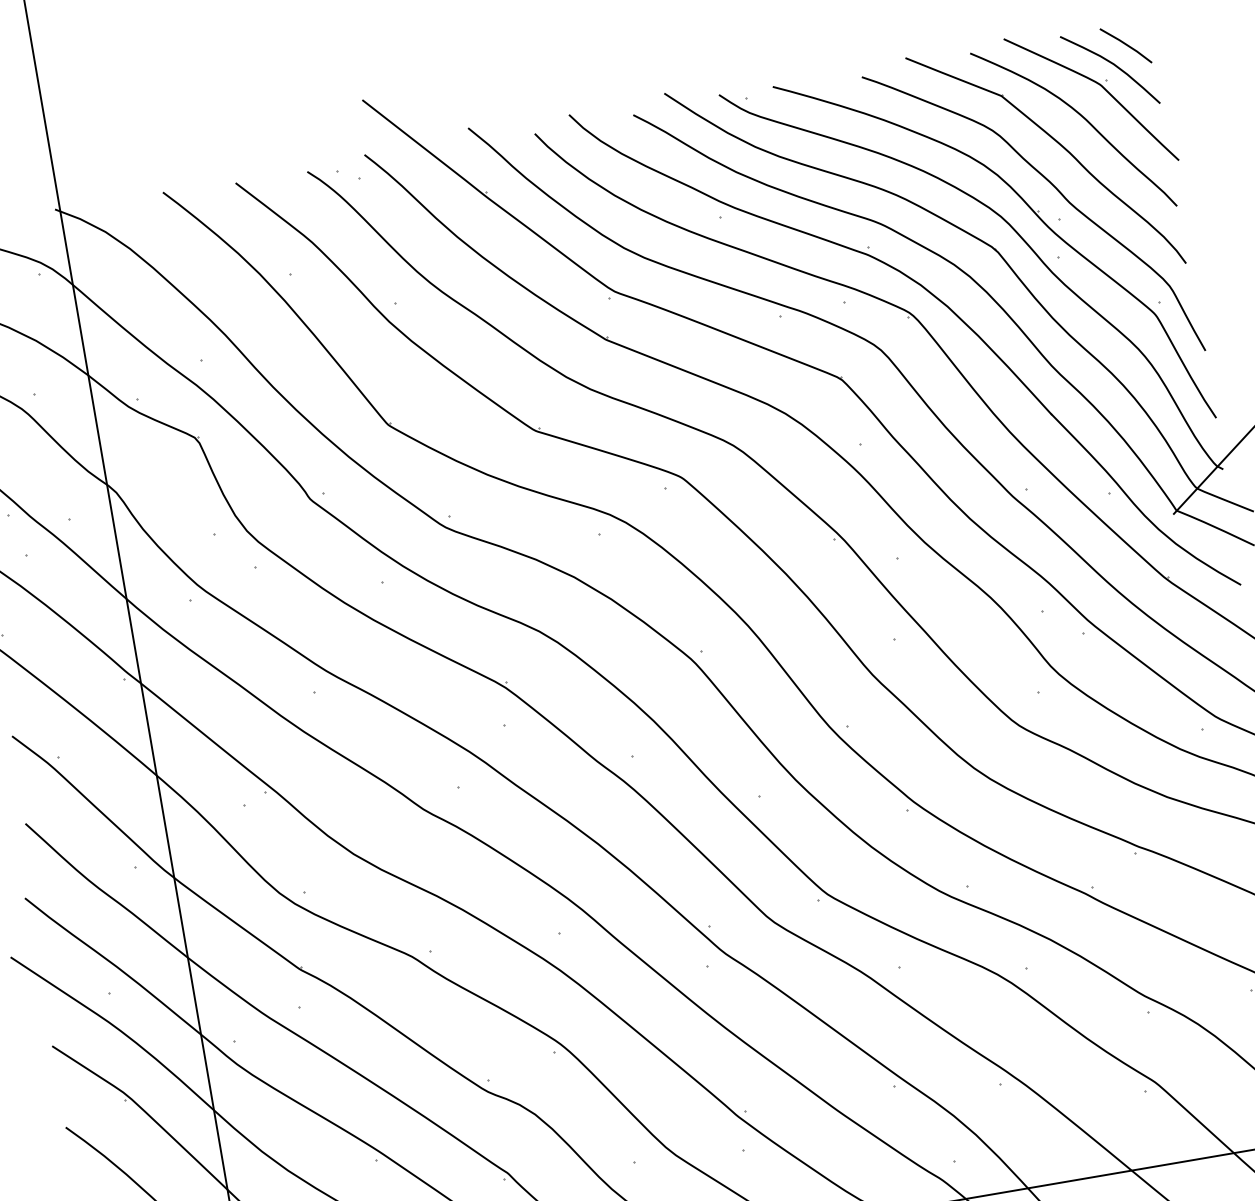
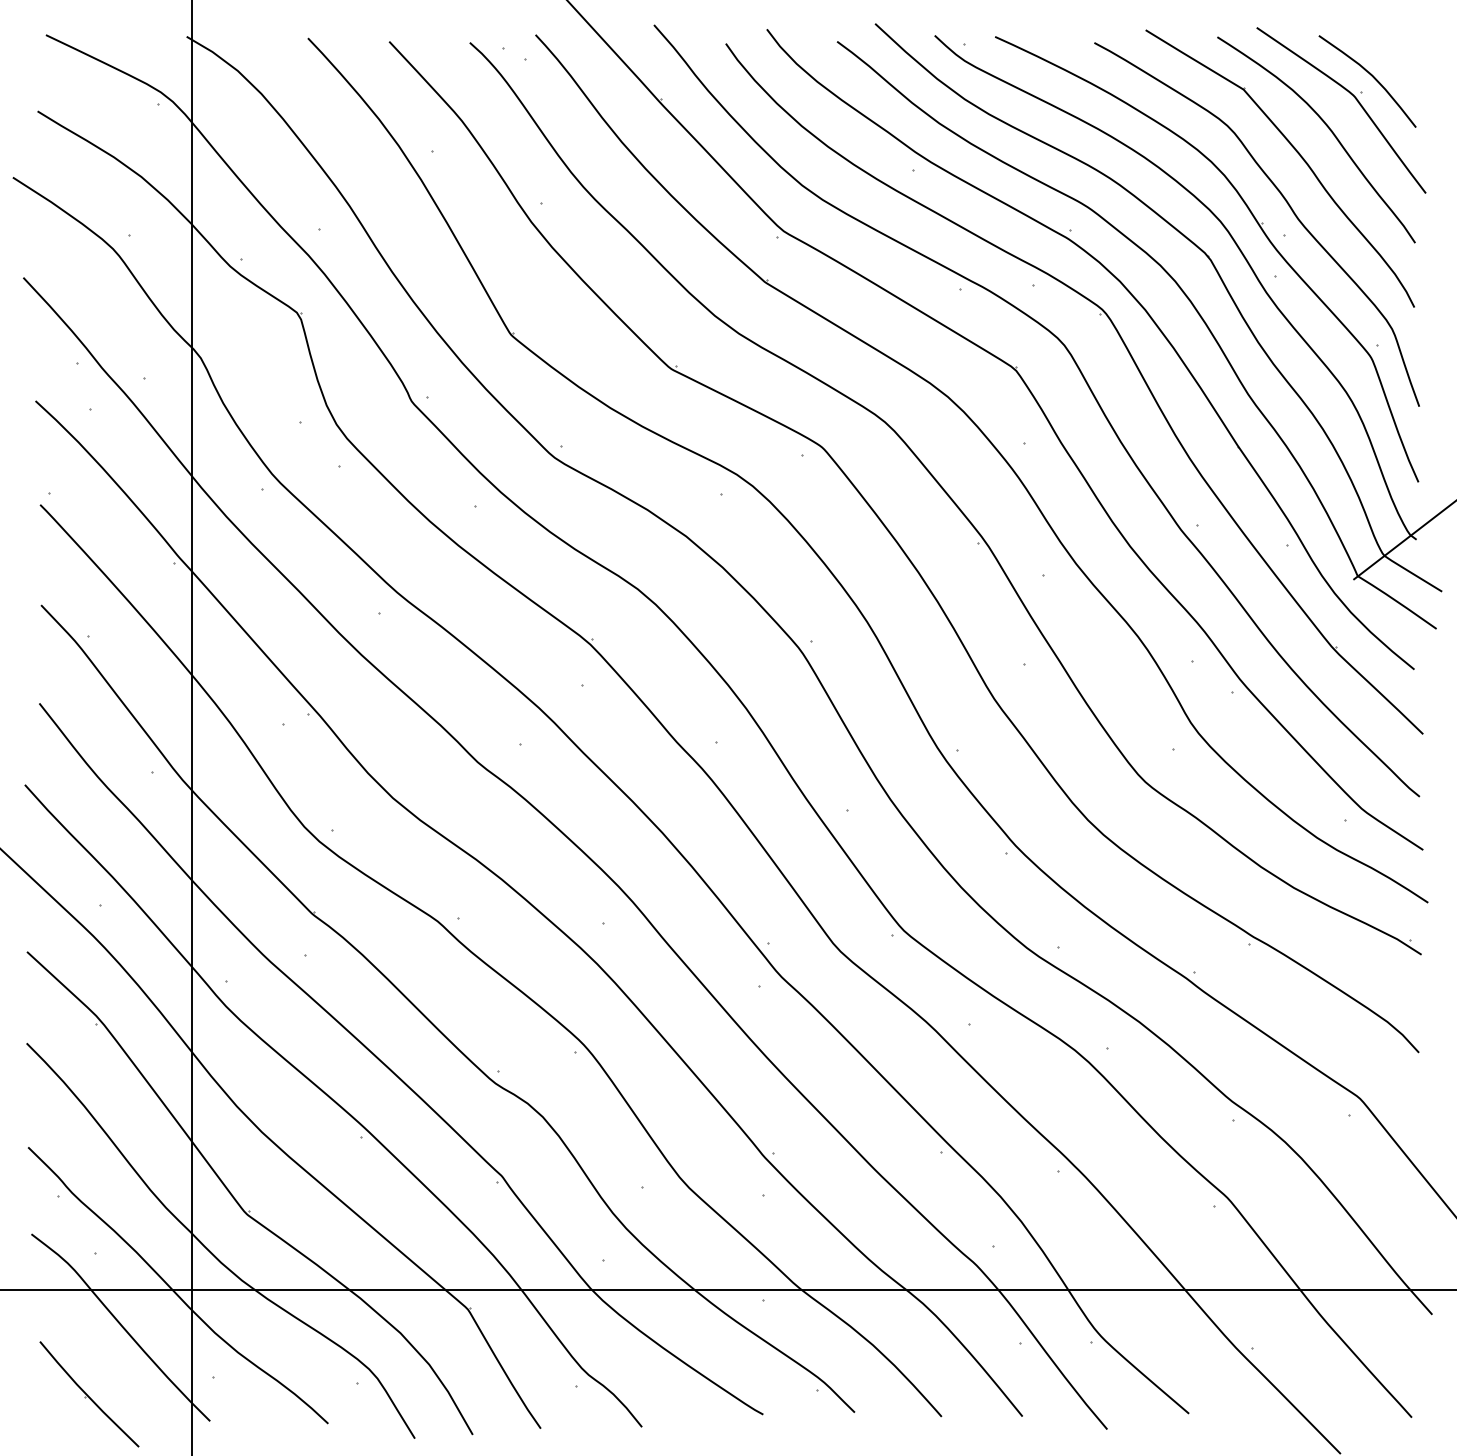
line: (1126, 45) -> (1389, 57), removed

